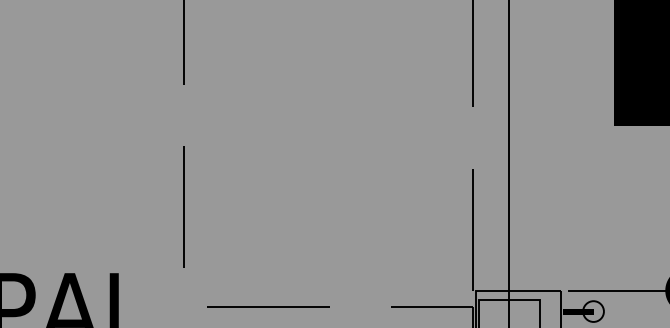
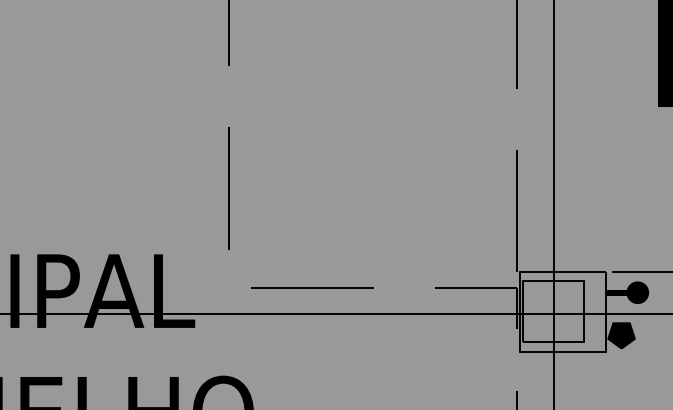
fill: (593, 311) -> (637, 292), added

